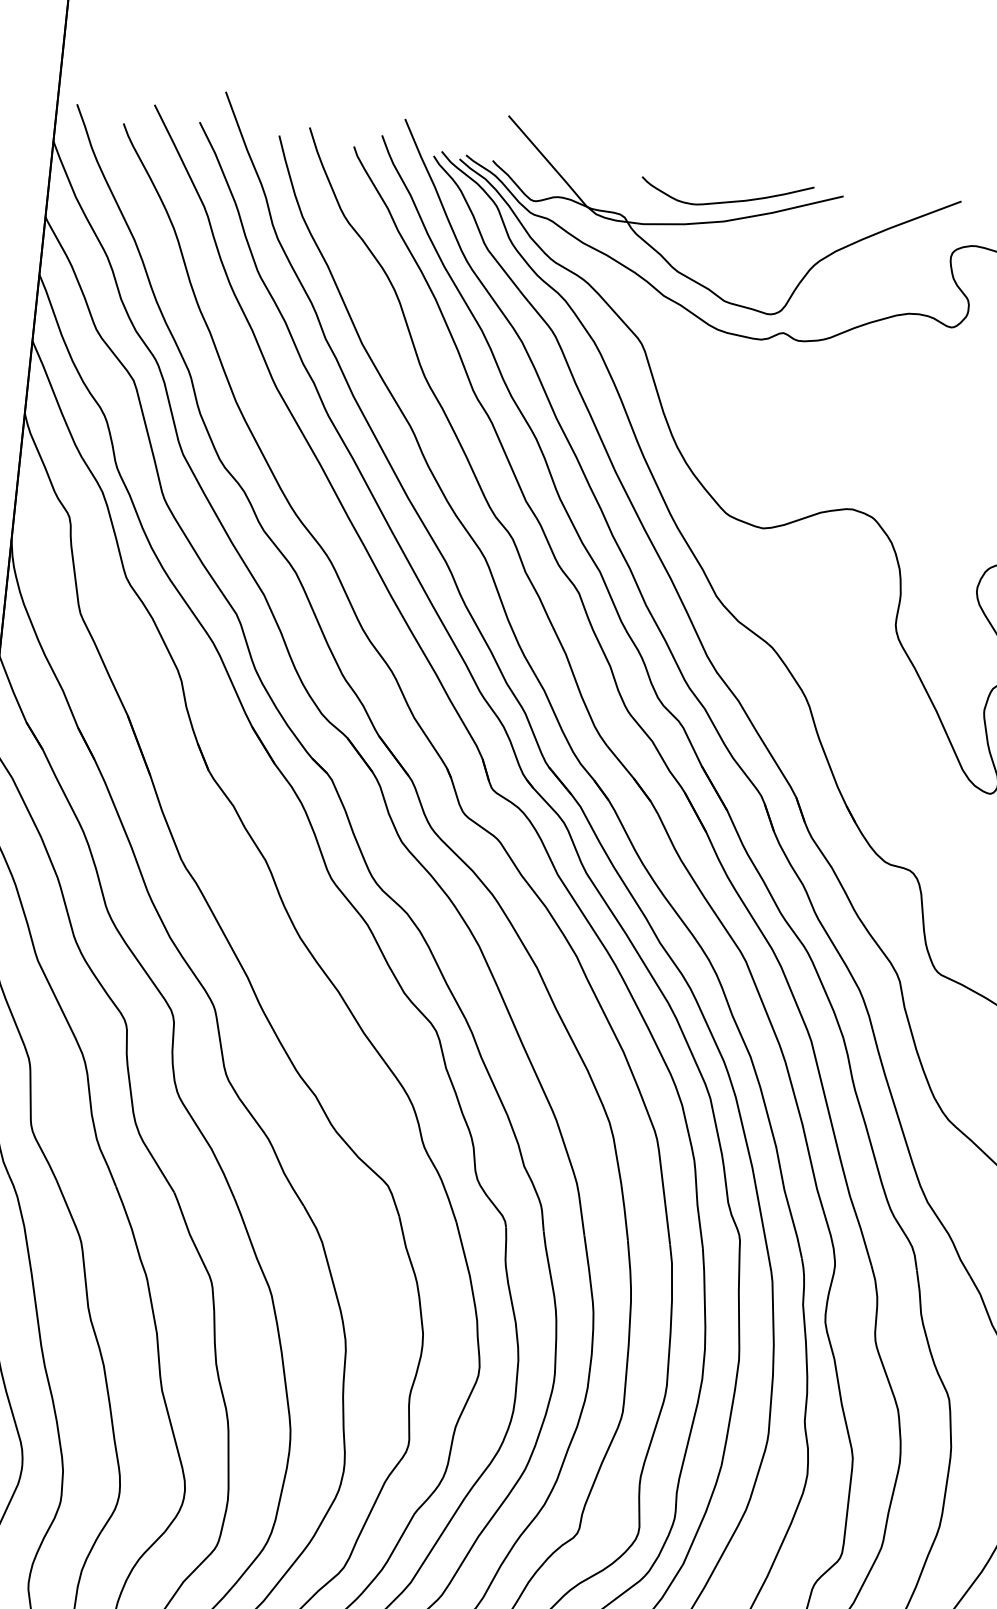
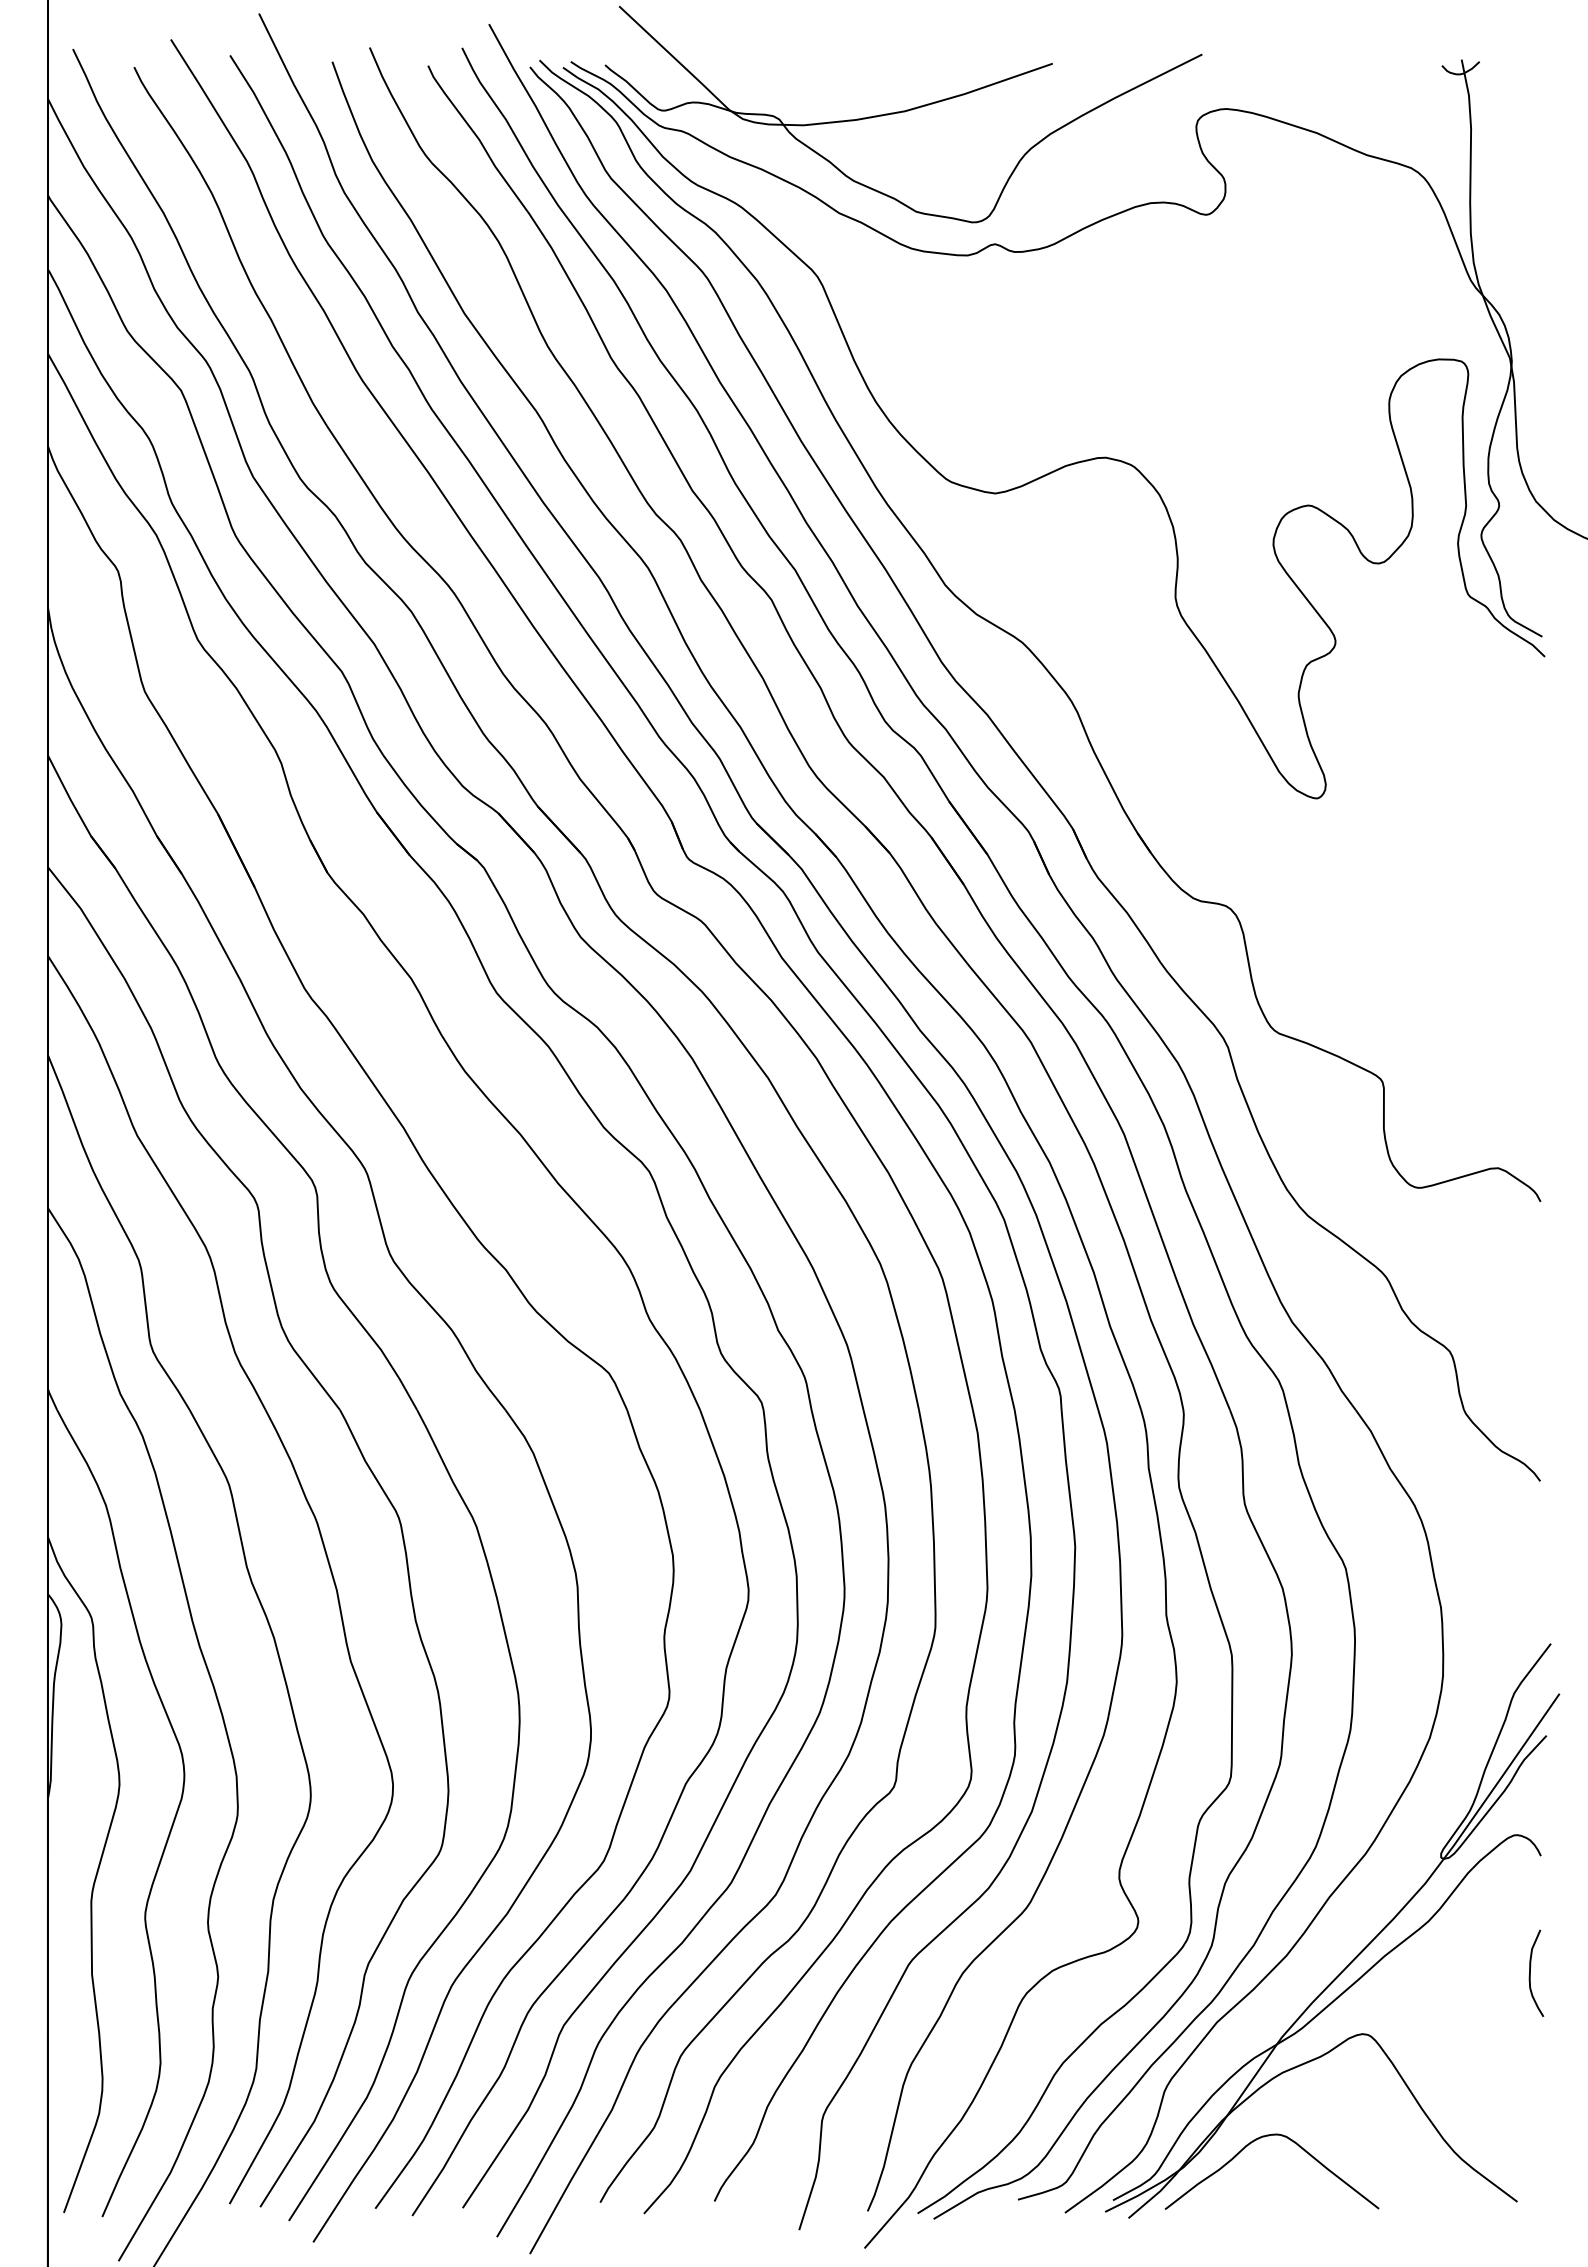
curve: (726, 201) -> (905, 85), removed

